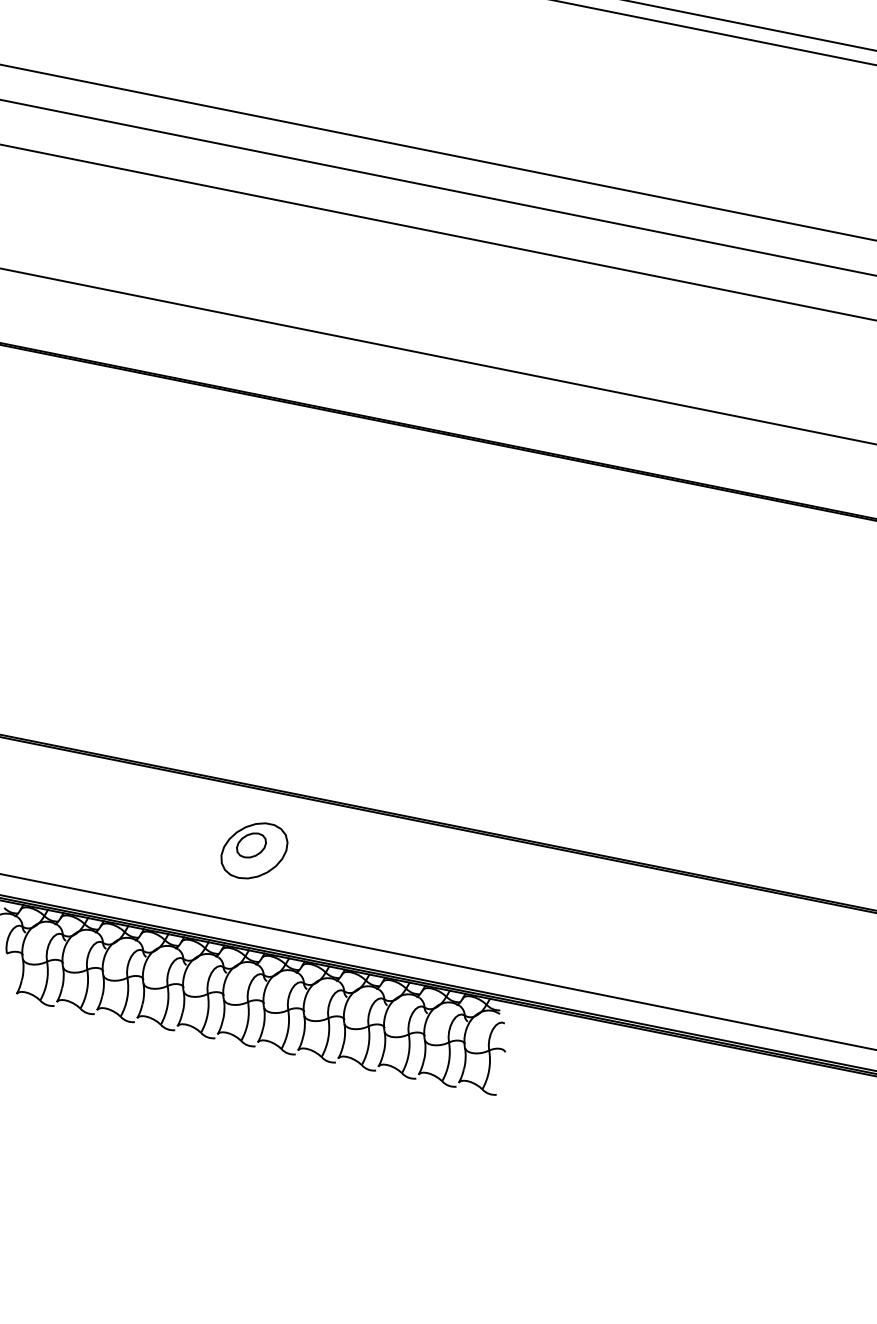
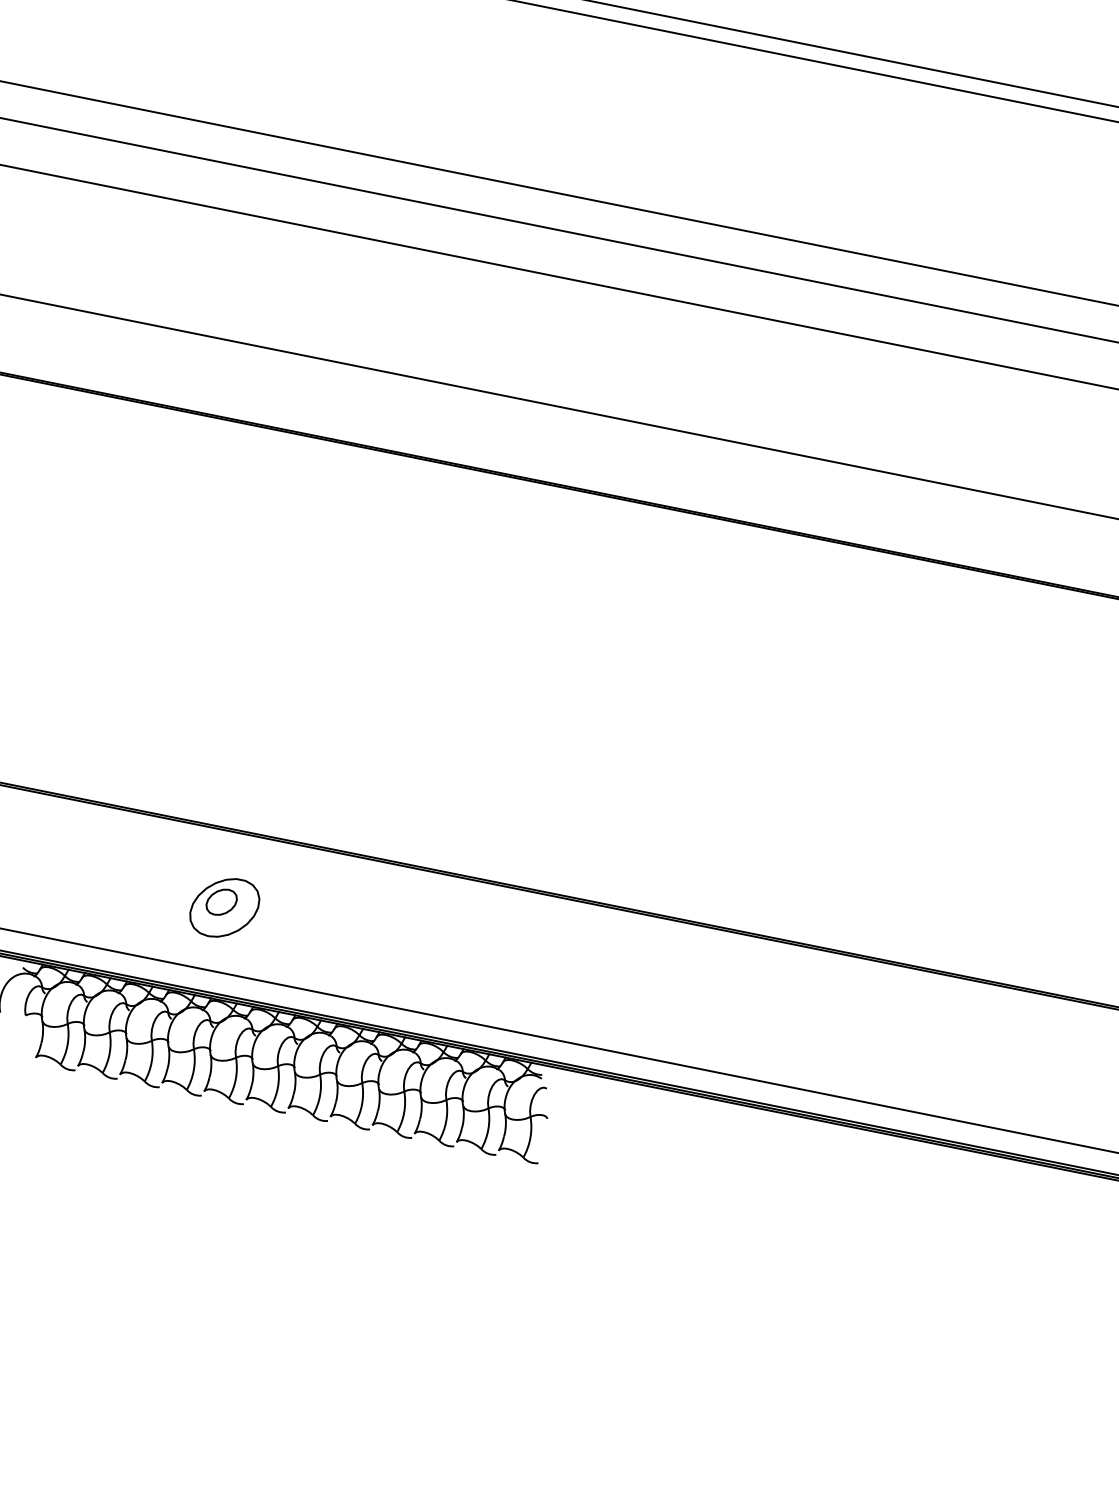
part: (254, 850) -> (224, 907), moved

